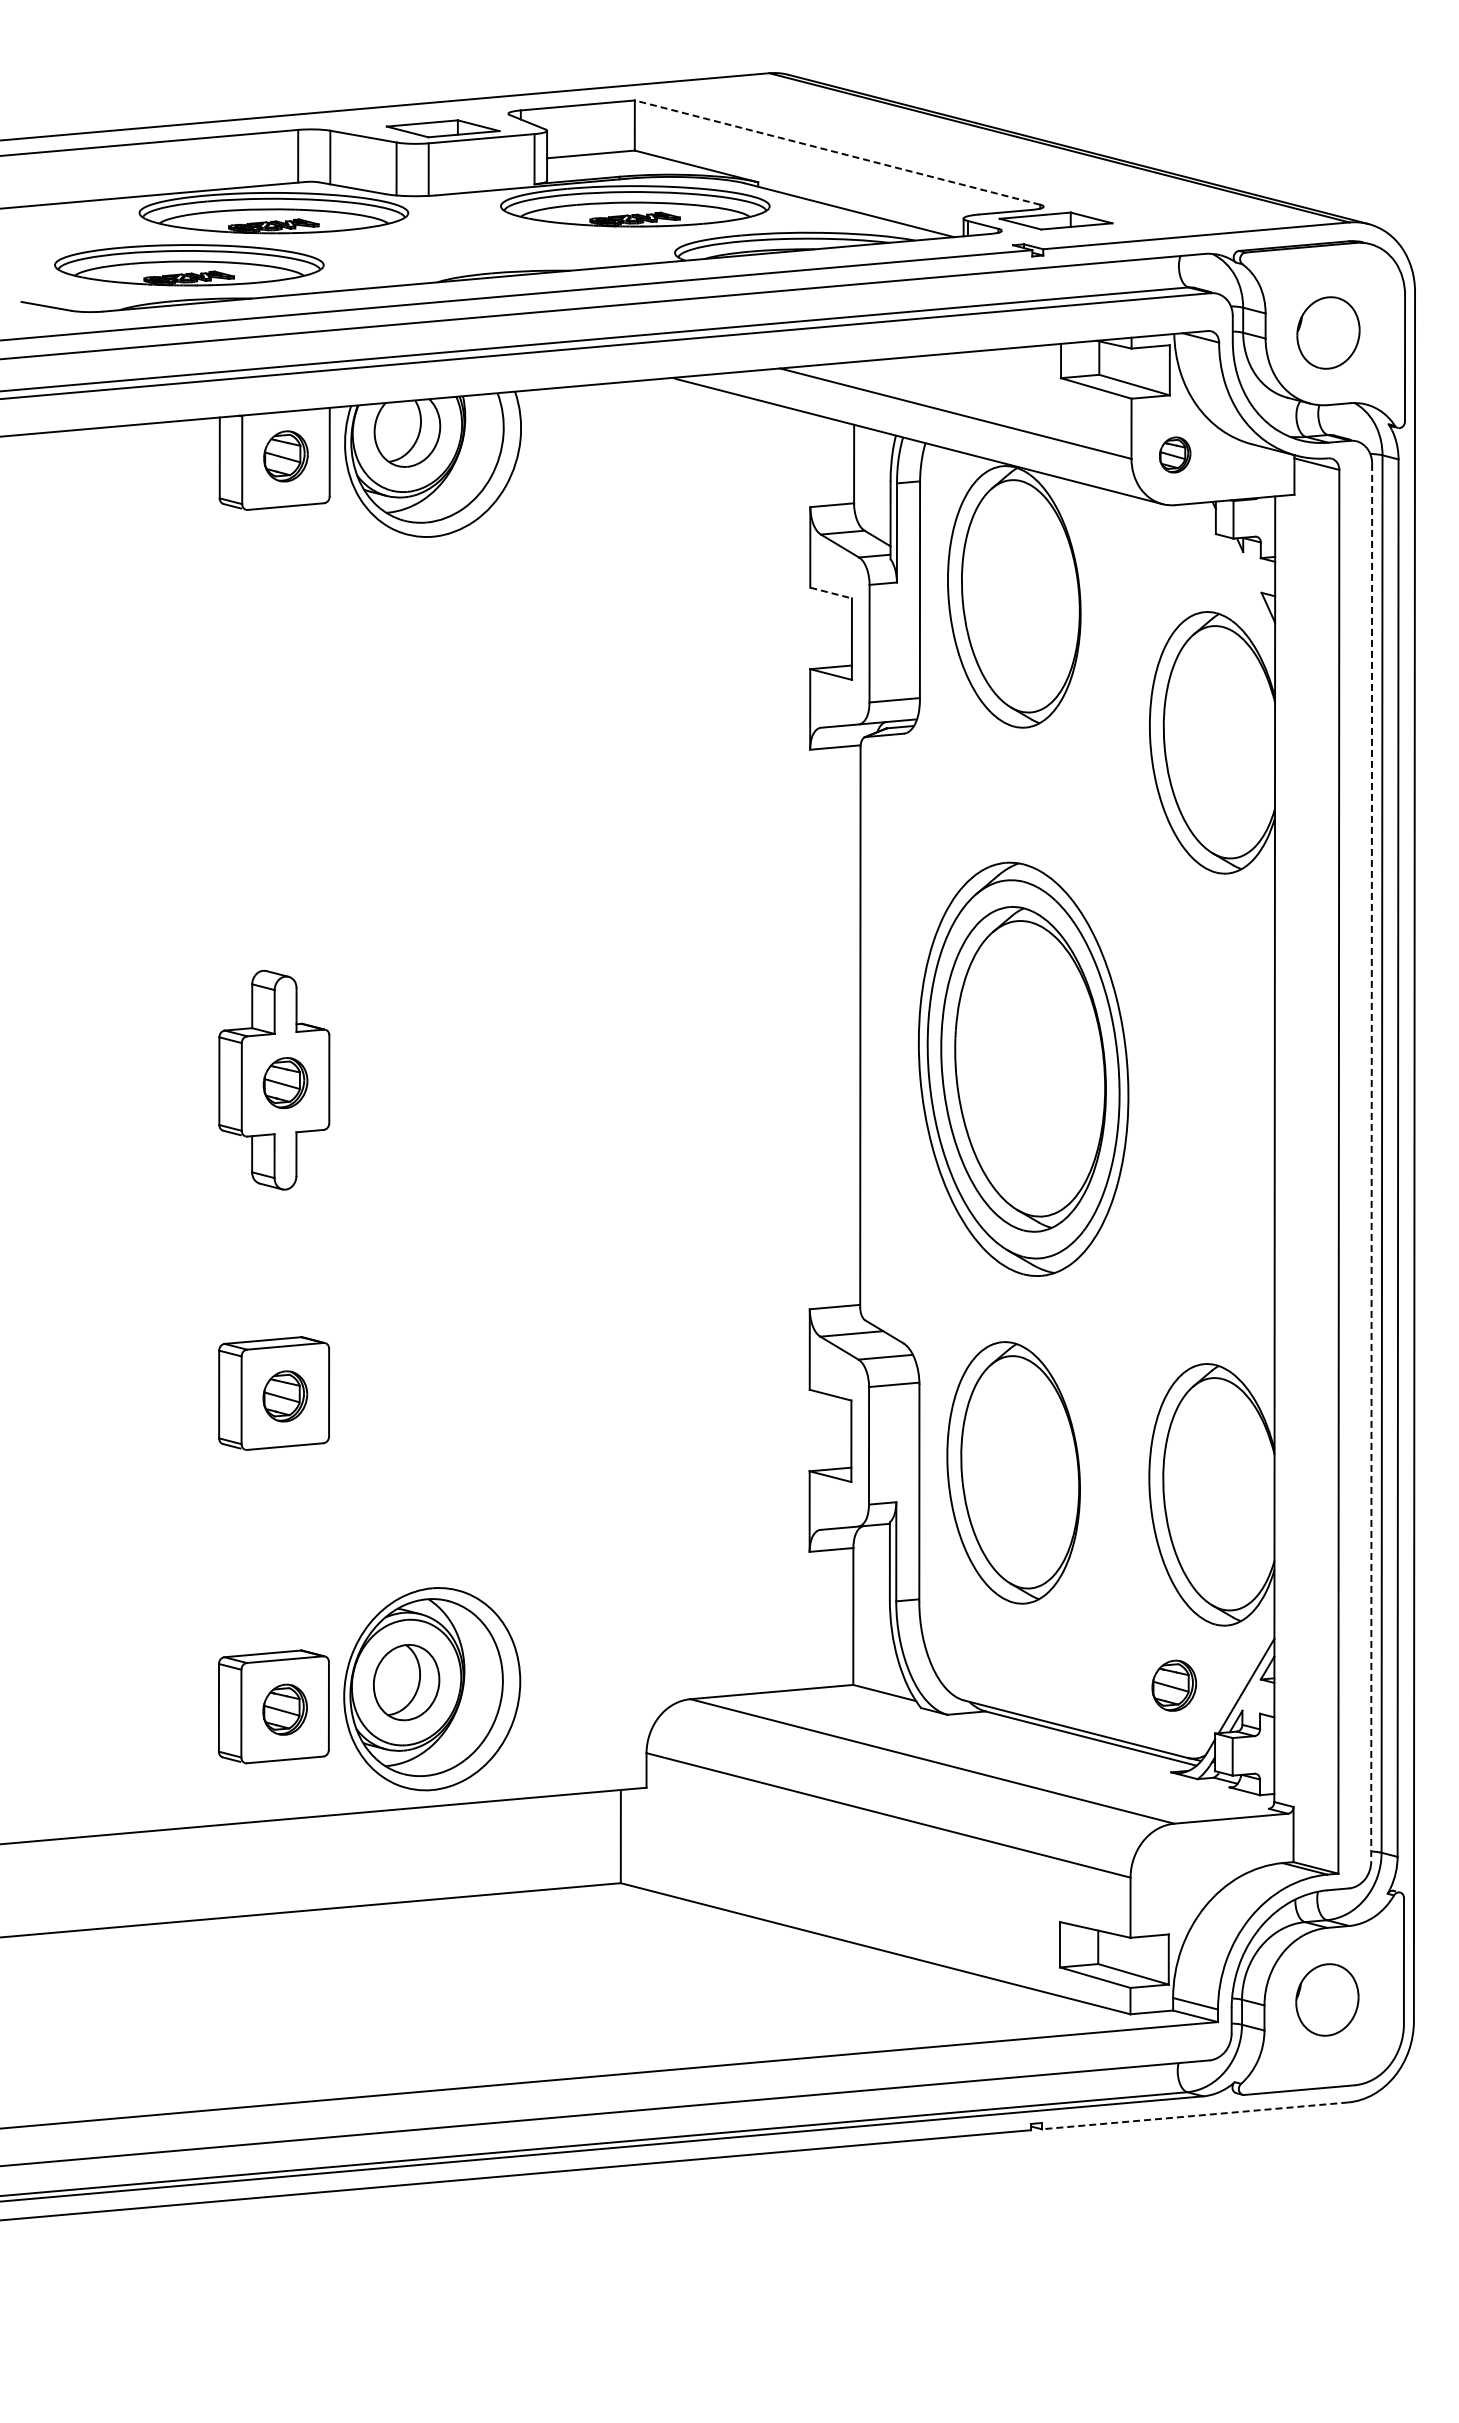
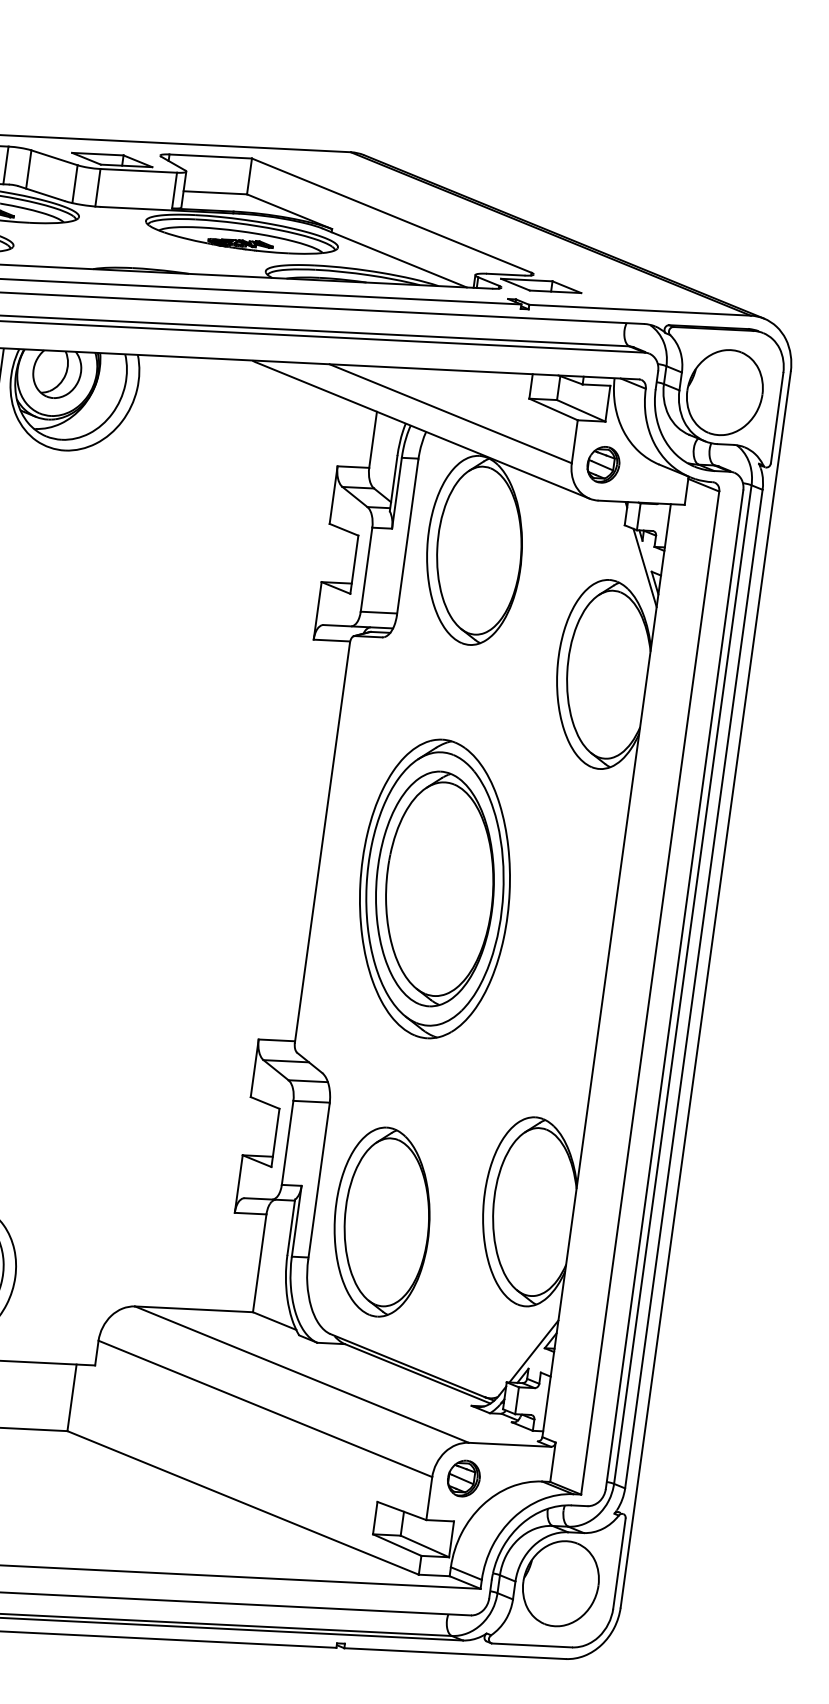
line: (837, 152) -> (391, 215), dashed -> solid
part: (1328, 332) -> (724, 392), size x1.67
part: (1174, 454) -> (602, 464), size x1.43
line: (1251, 588) -> (644, 567), added
line: (831, 593) -> (344, 530), dashed -> solid
line: (1371, 1162) -> (674, 989), dashed -> solid
part: (1013, 1472) -> (382, 1221), moved
part: (1174, 1685) -> (464, 1478), moved
part: (1327, 1999) -> (561, 1583), size x1.67
line: (1195, 2115) -> (455, 1653), dashed -> solid

